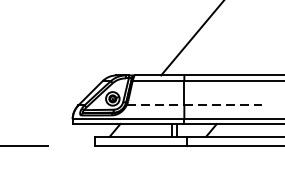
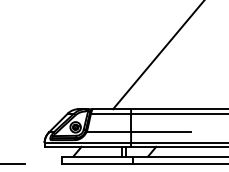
line: (195, 105) -> (139, 132), dashed -> solid

